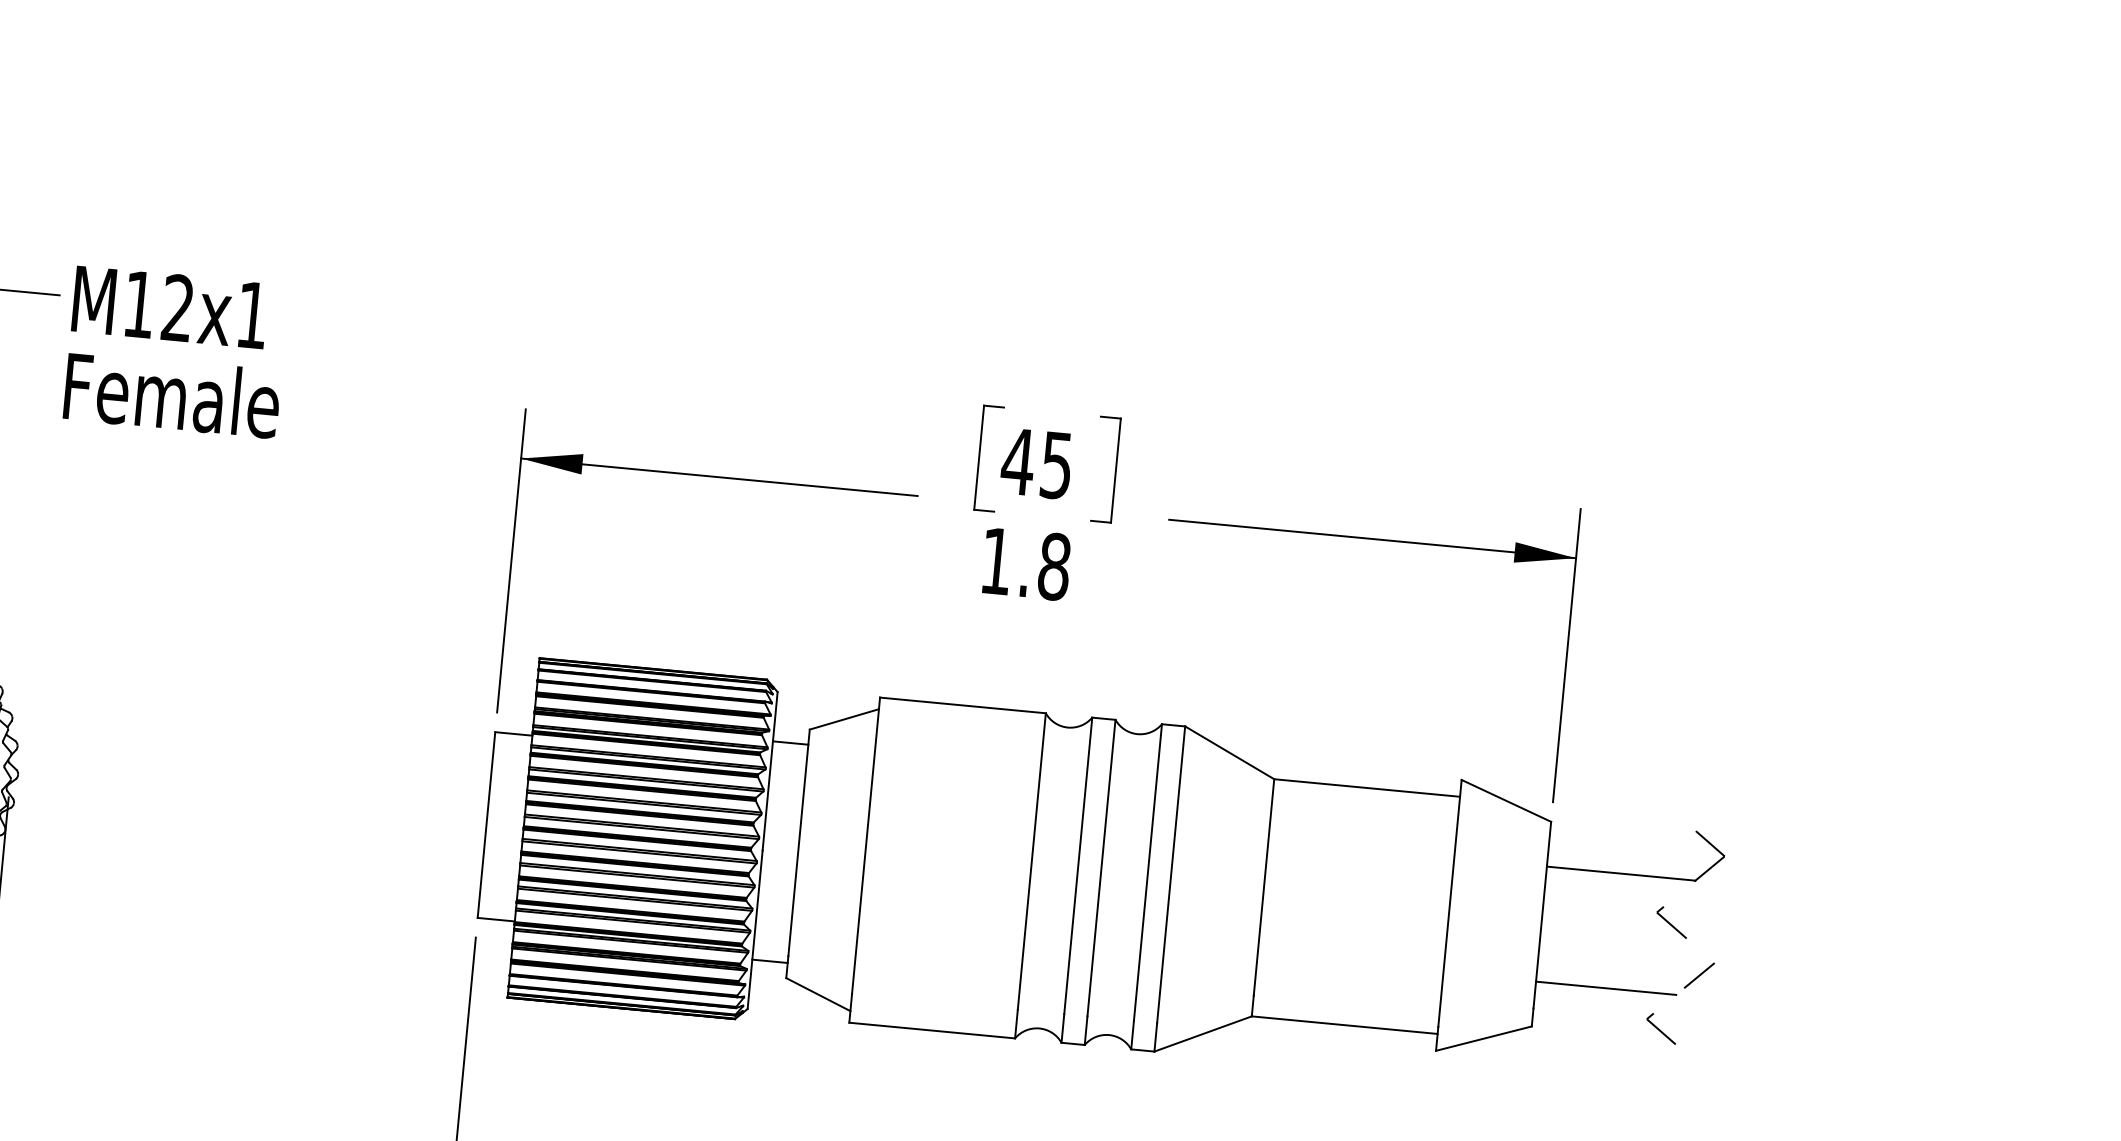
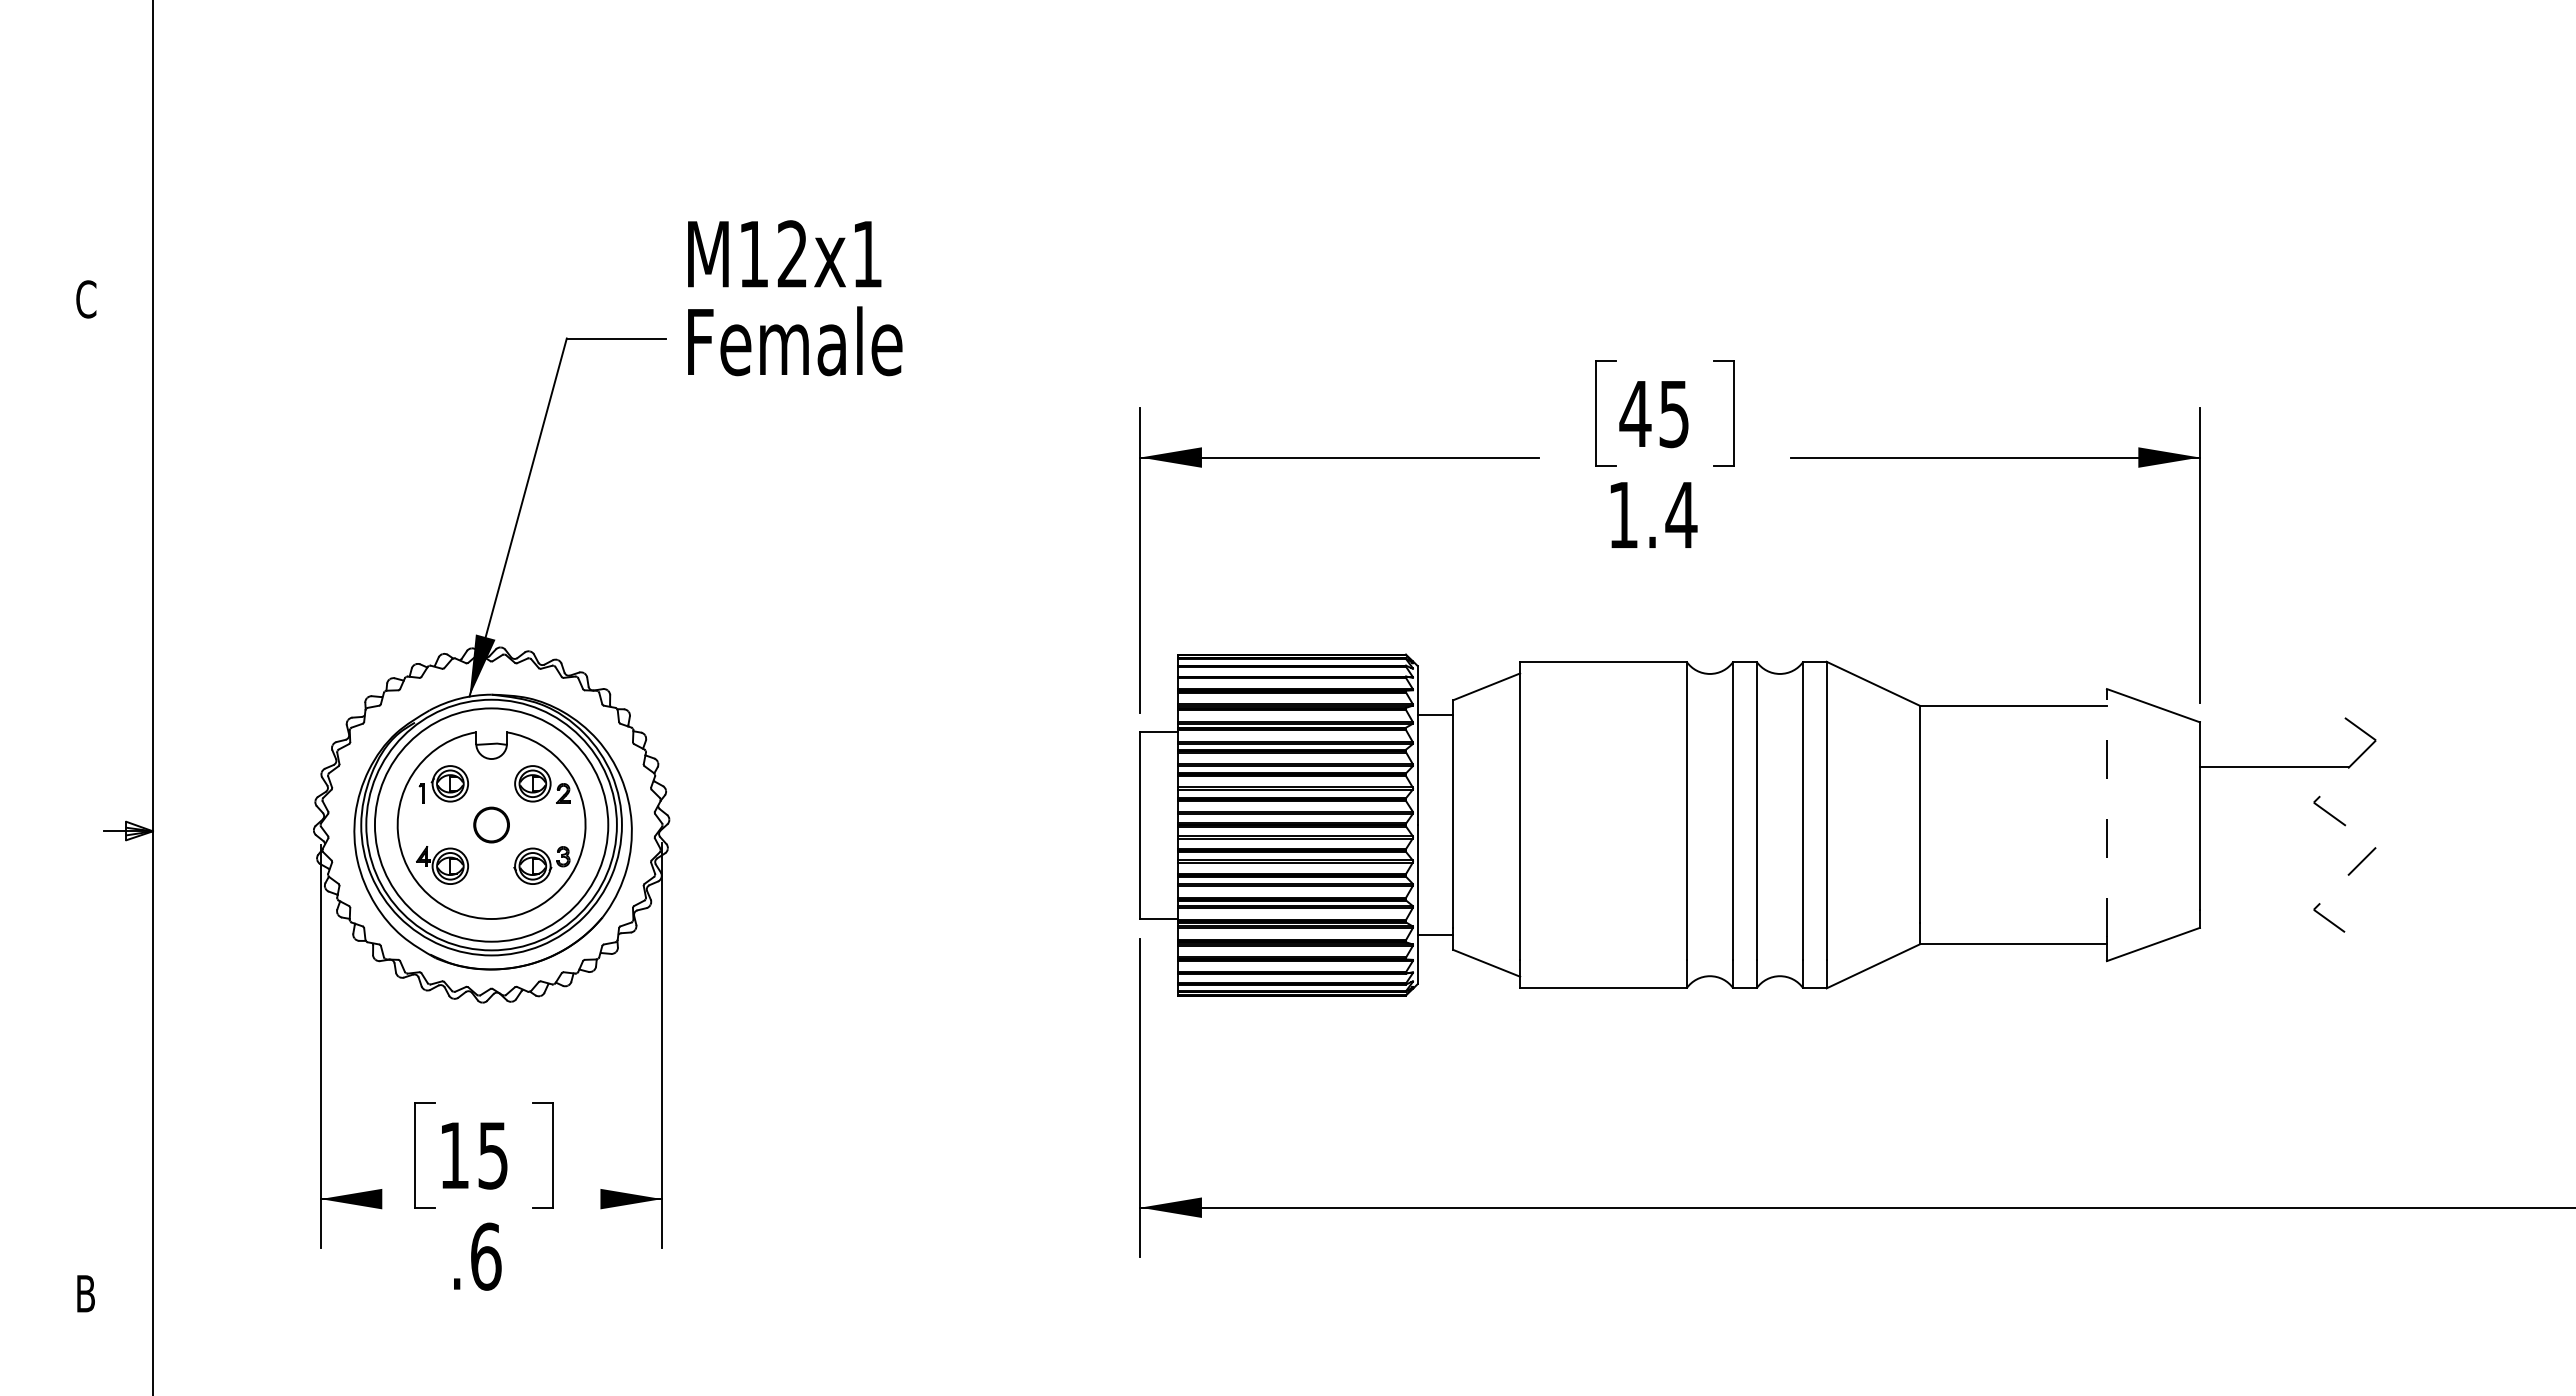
text: (176, 352) -> (795, 298), moved
text: (1054, 567) -> (1681, 515), 1.8 -> 1.4
line: (1449, 902) -> (2106, 812), solid -> dashed
line: (1605, 987) -> (2269, 882), removed

